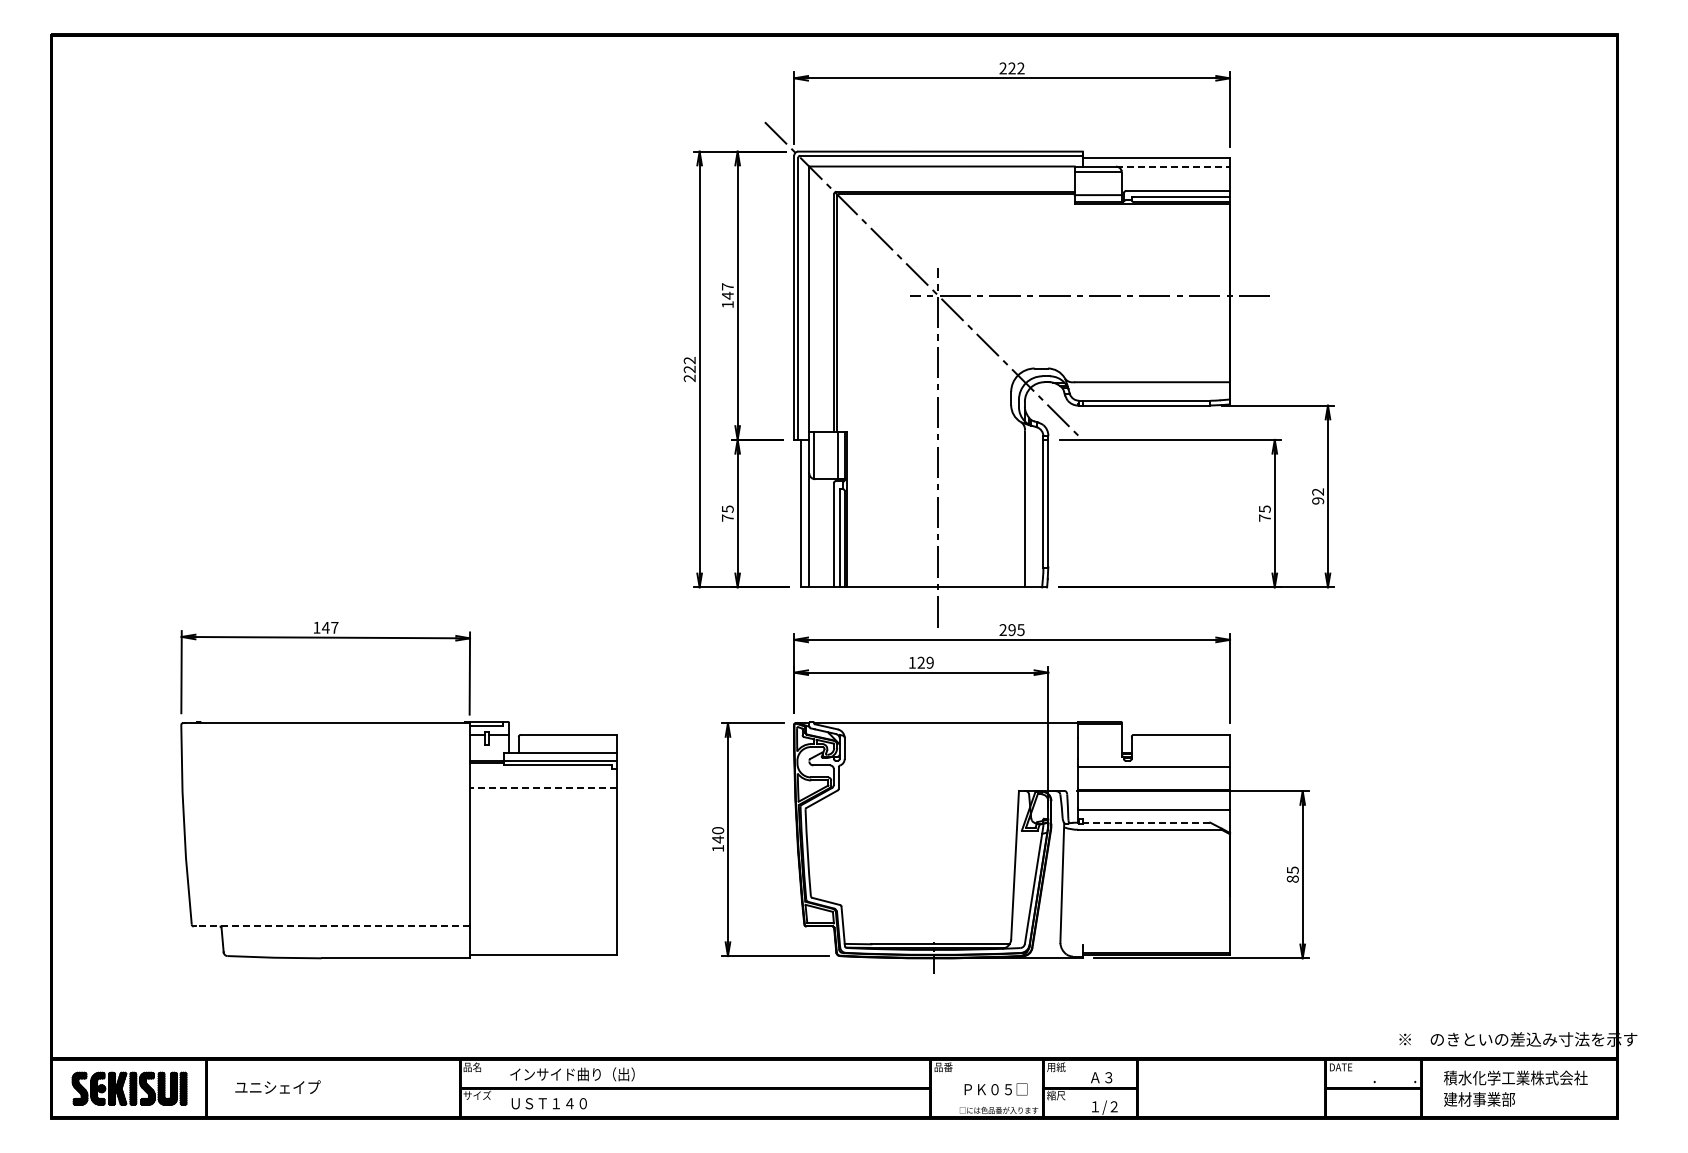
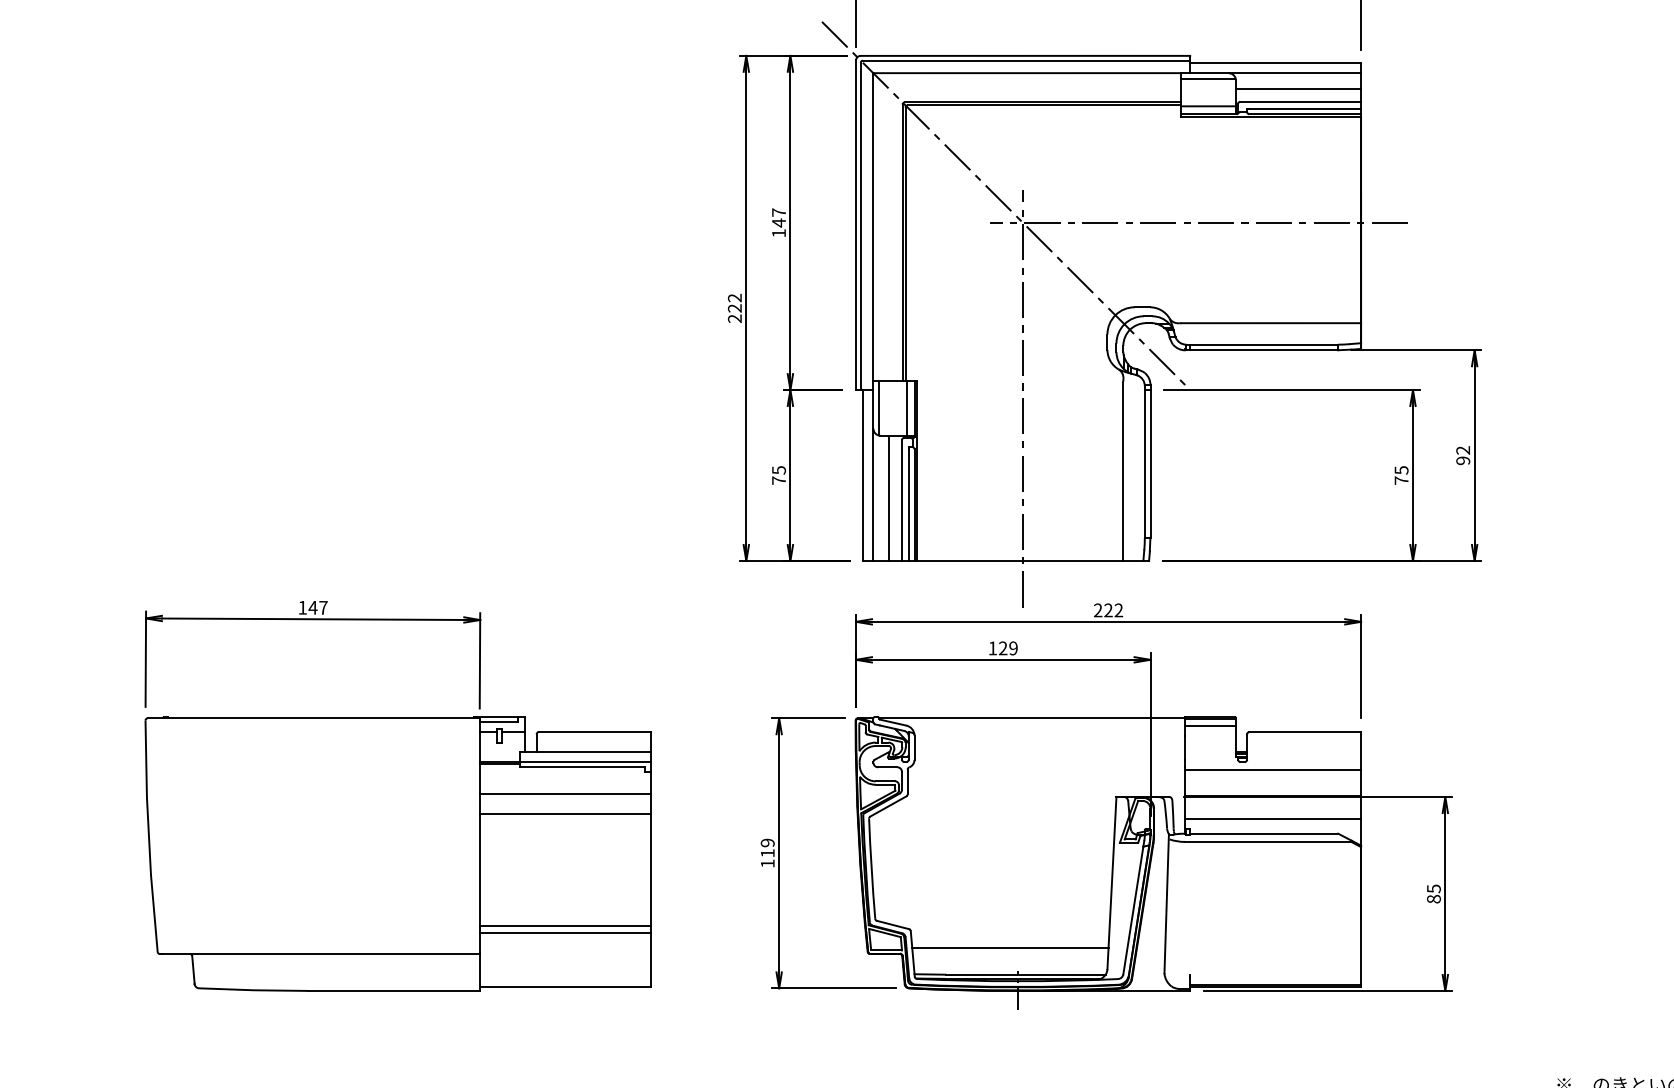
line: (1173, 166) -> (1295, 73), dashed -> solid
line: (1175, 180) -> (1297, 89), added
line: (823, 533) -> (889, 498), added
text: (1016, 630) -> (1113, 610), 295 -> 222
line: (1099, 729) -> (1209, 725), added
line: (543, 788) -> (565, 794), dashed -> solid
line: (543, 805) -> (565, 813), added
line: (1146, 822) -> (1264, 833), dashed -> solid
text: (718, 835) -> (768, 848), 140 -> 119
line: (543, 901) -> (565, 925), added
line: (543, 908) -> (565, 933), added
line: (927, 921) -> (1010, 948), added
line: (332, 926) -> (320, 954), dashed -> solid

